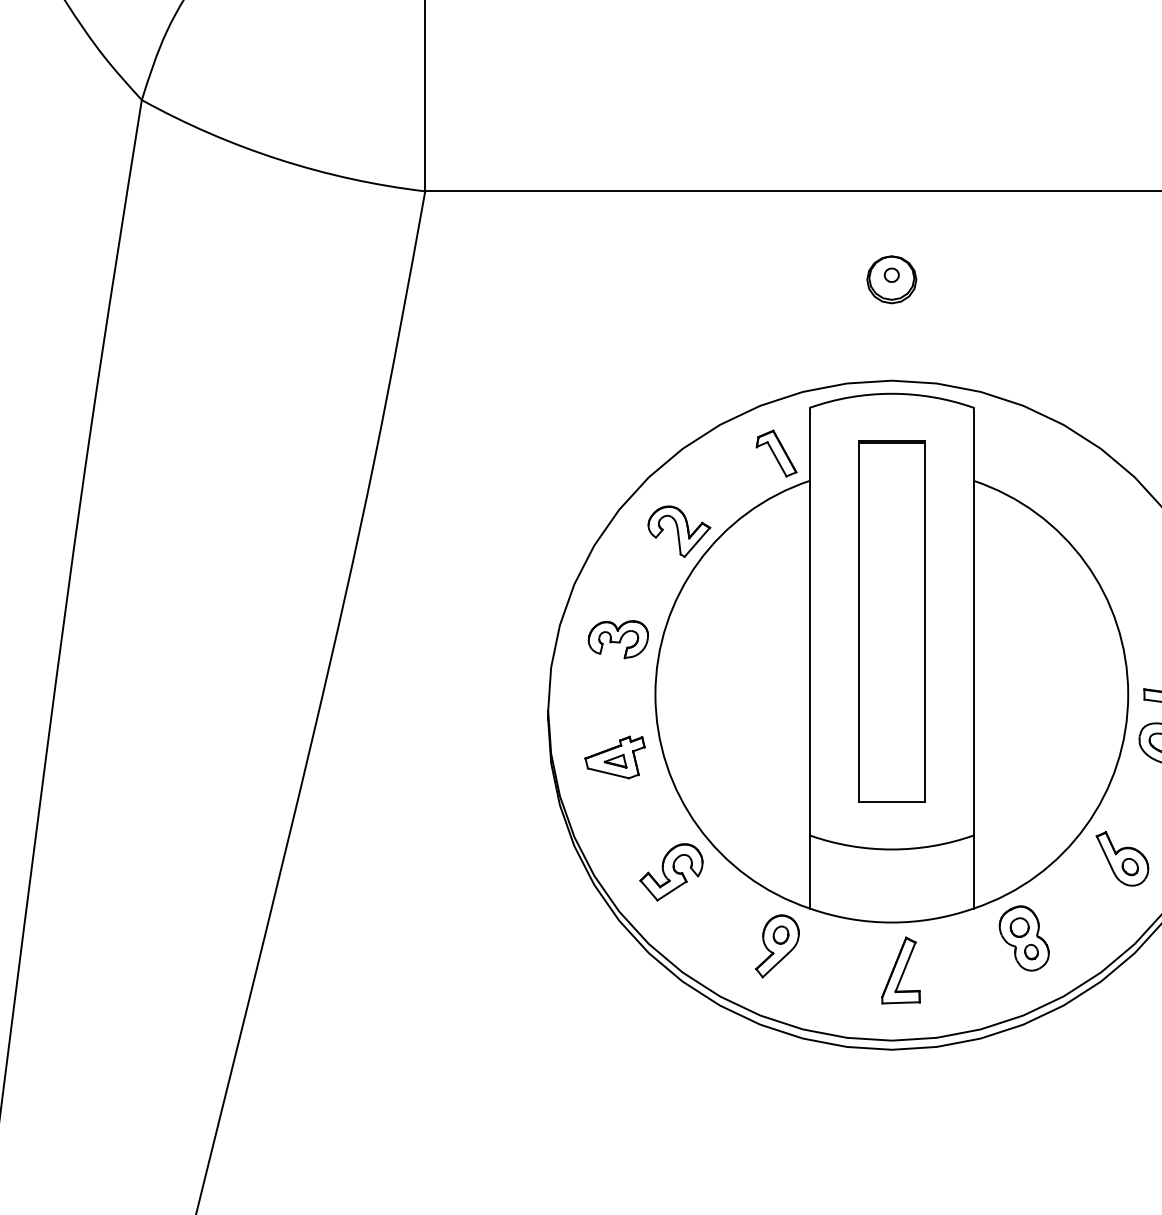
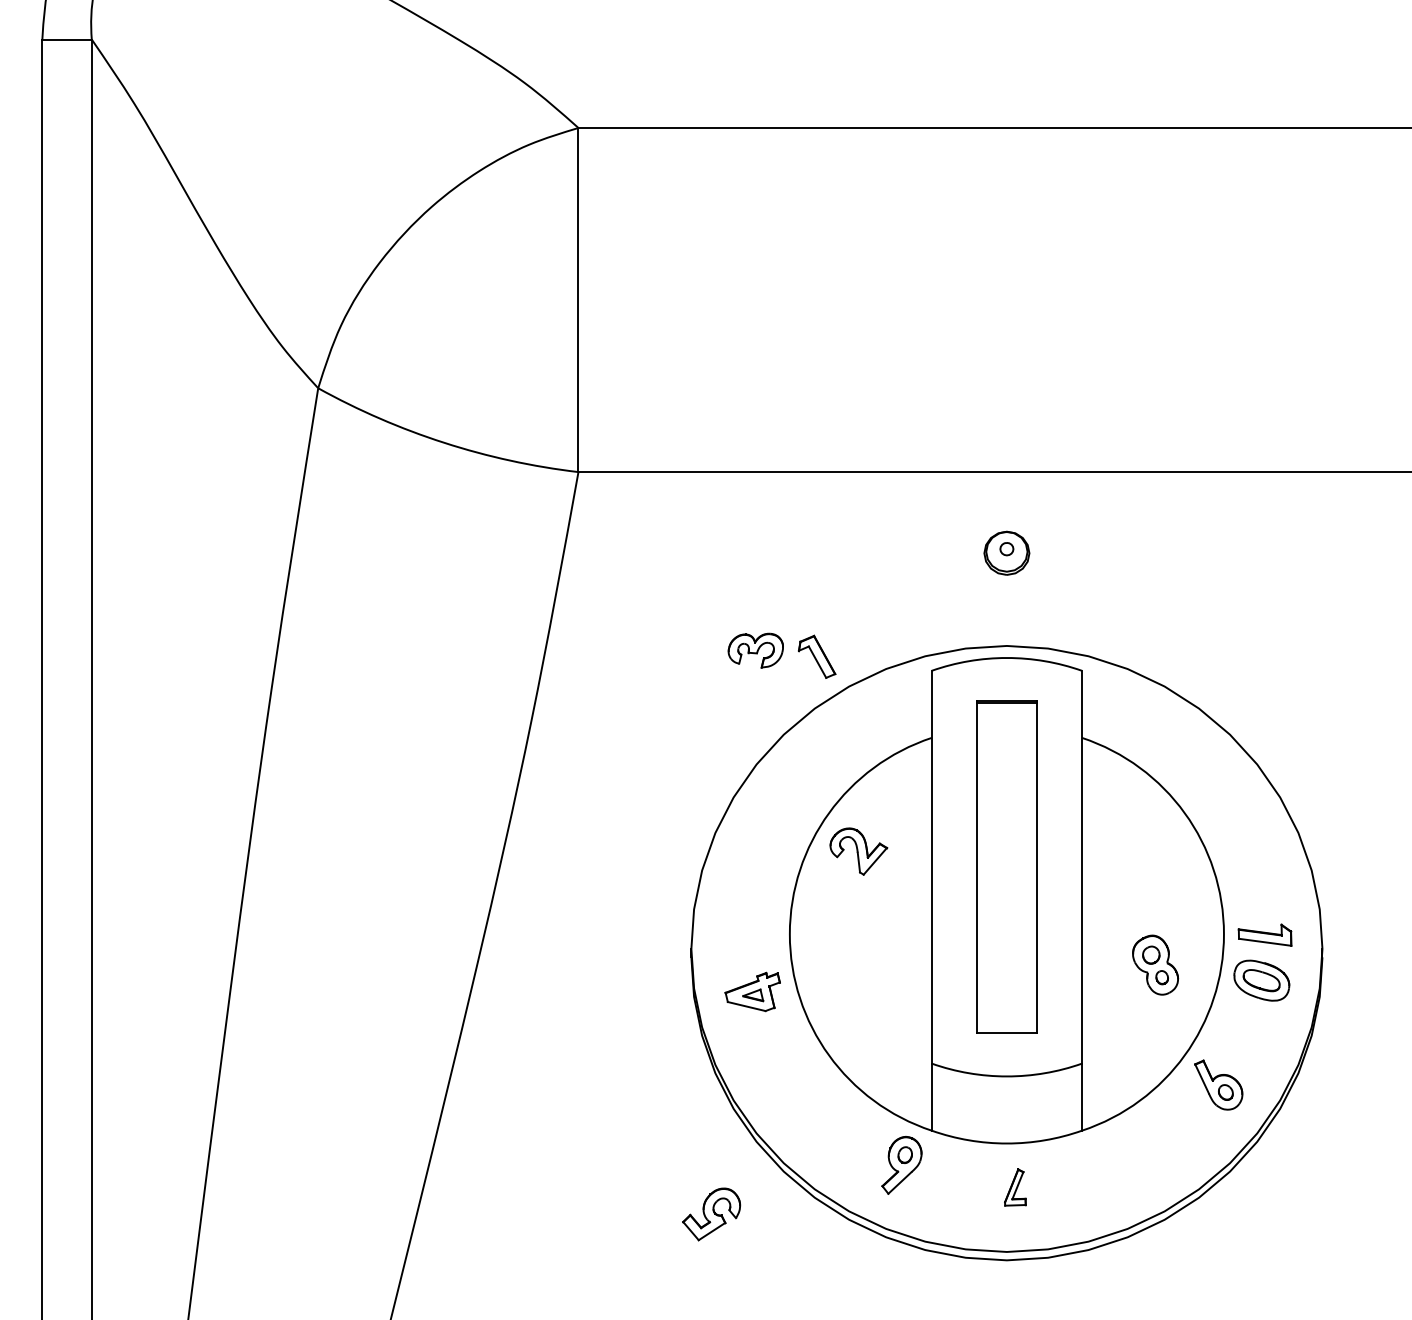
part: (777, 453) -> (817, 656), moved
part: (679, 531) -> (858, 851), moved
part: (618, 639) -> (755, 650), moved
part: (671, 872) -> (711, 1214), moved
part: (1024, 937) -> (1155, 964), moved
part: (901, 970) -> (1015, 1187), size x0.6

